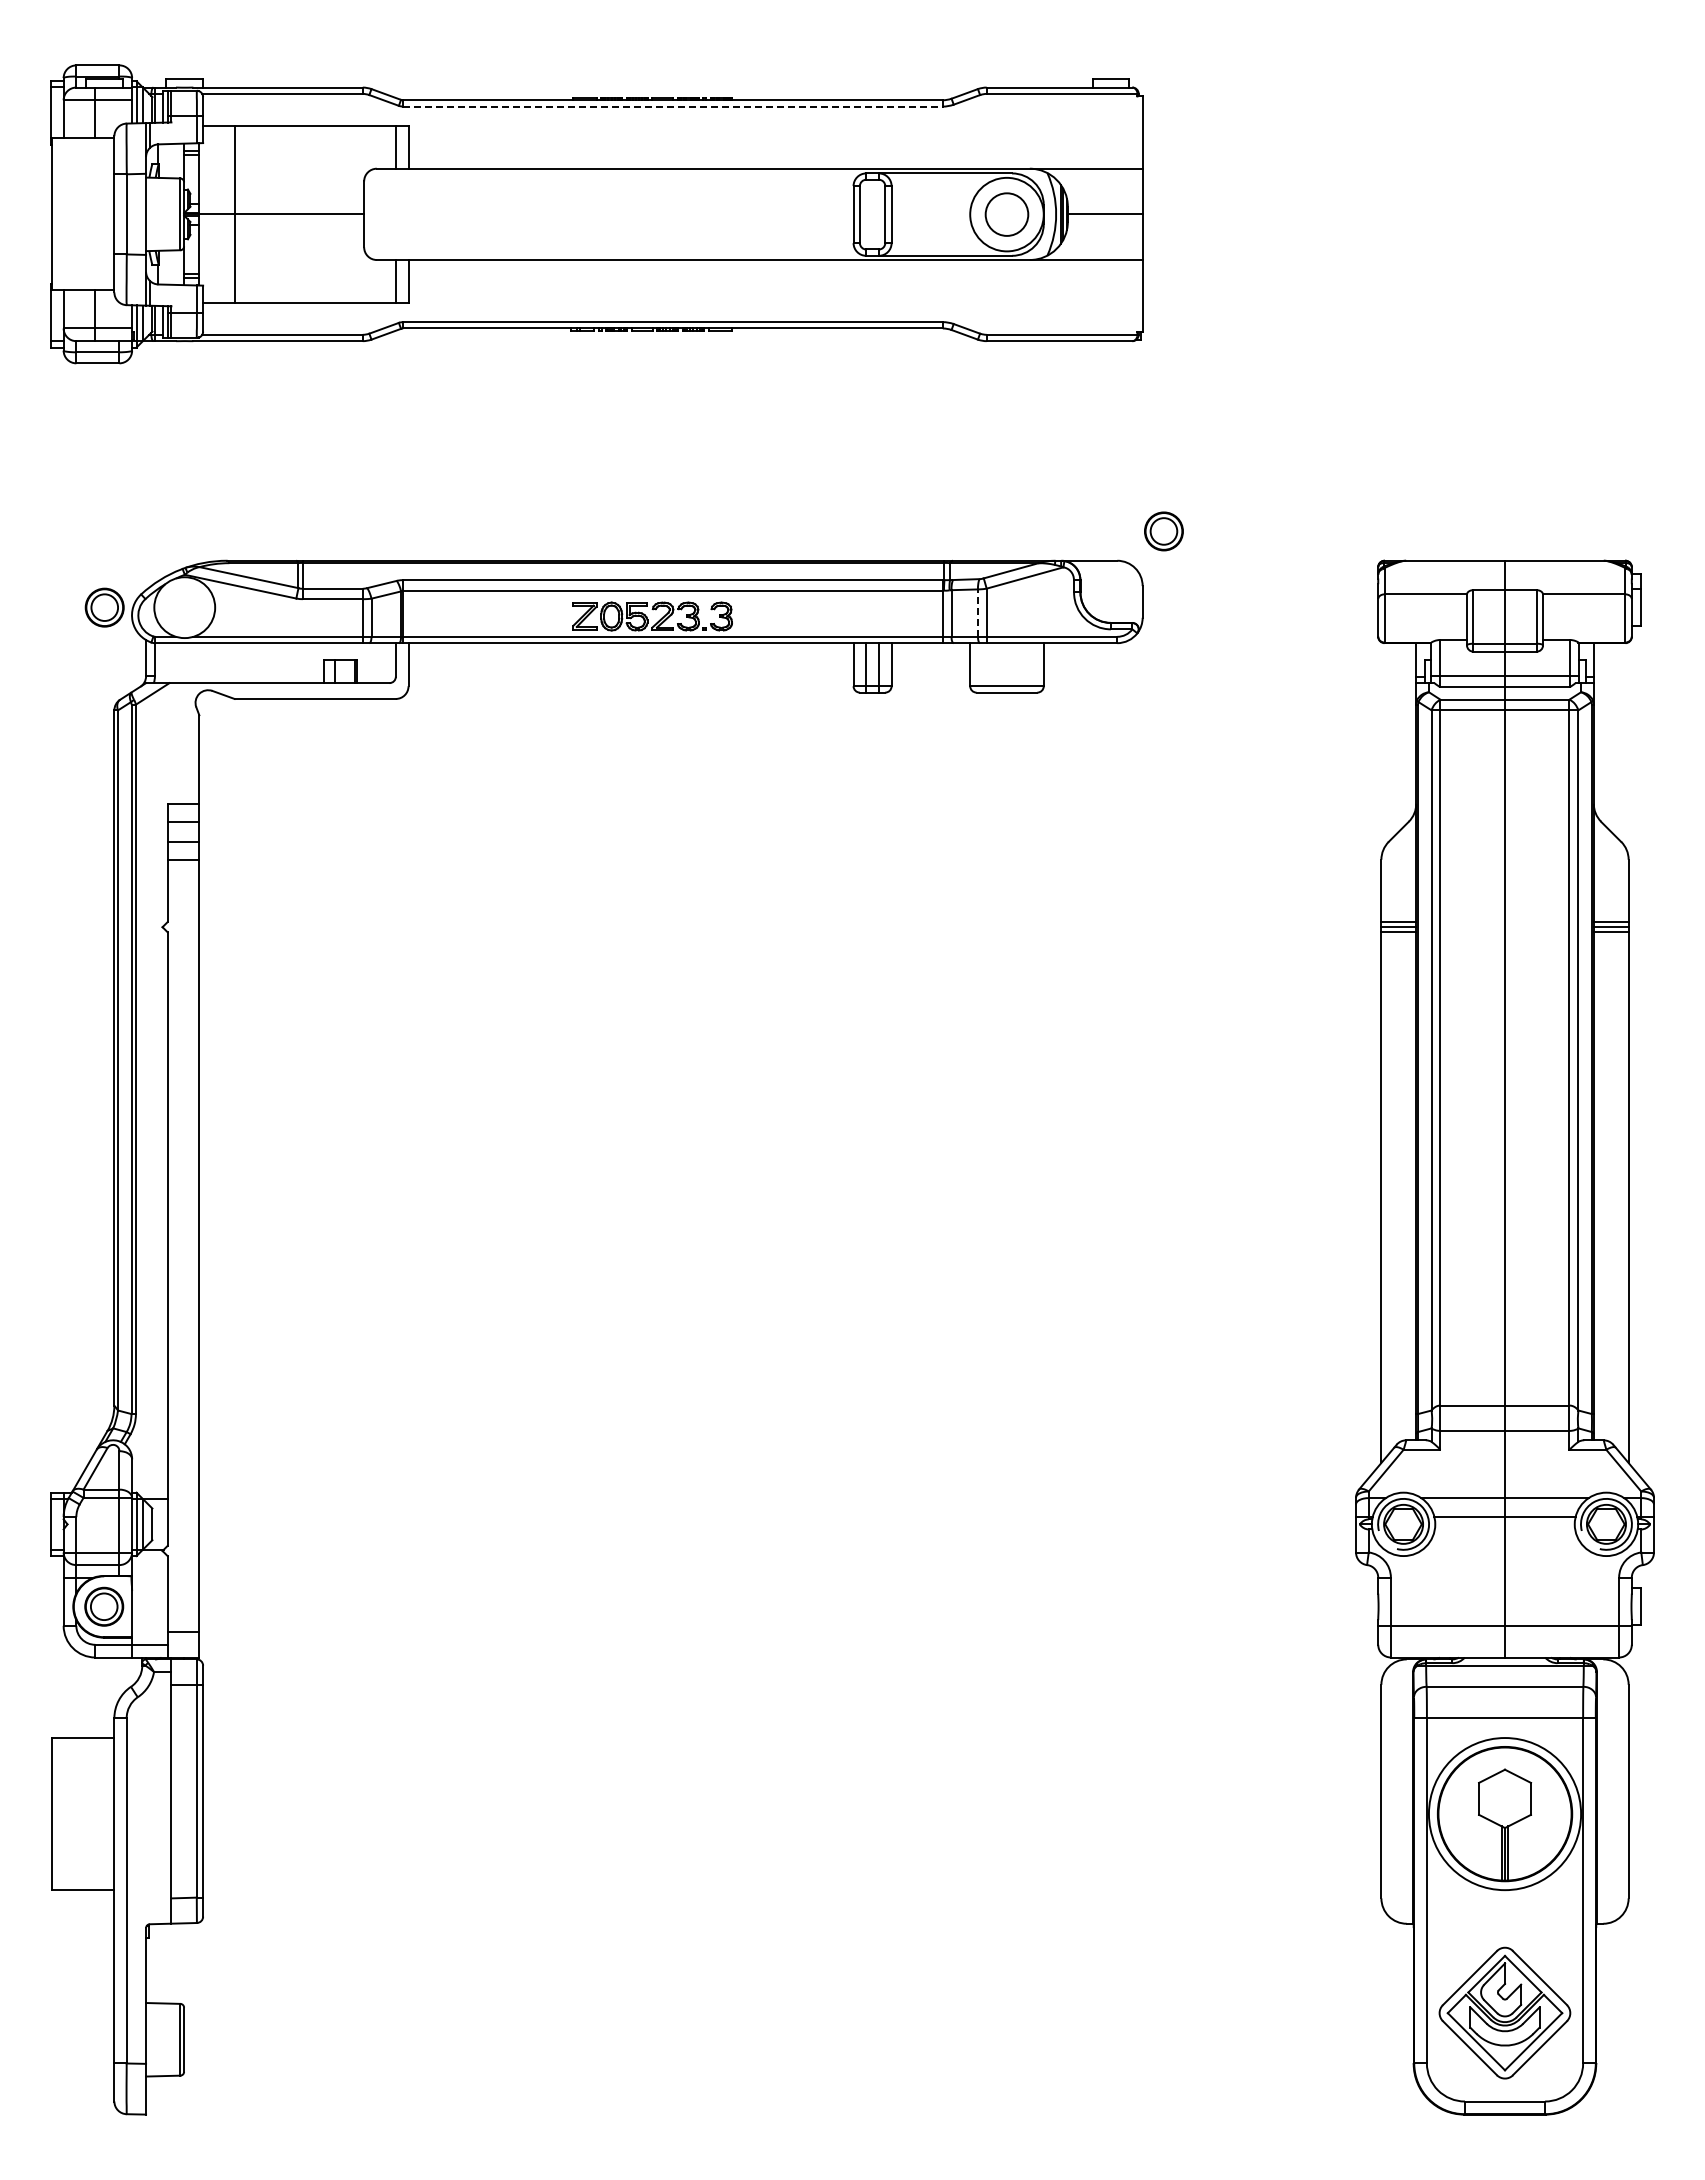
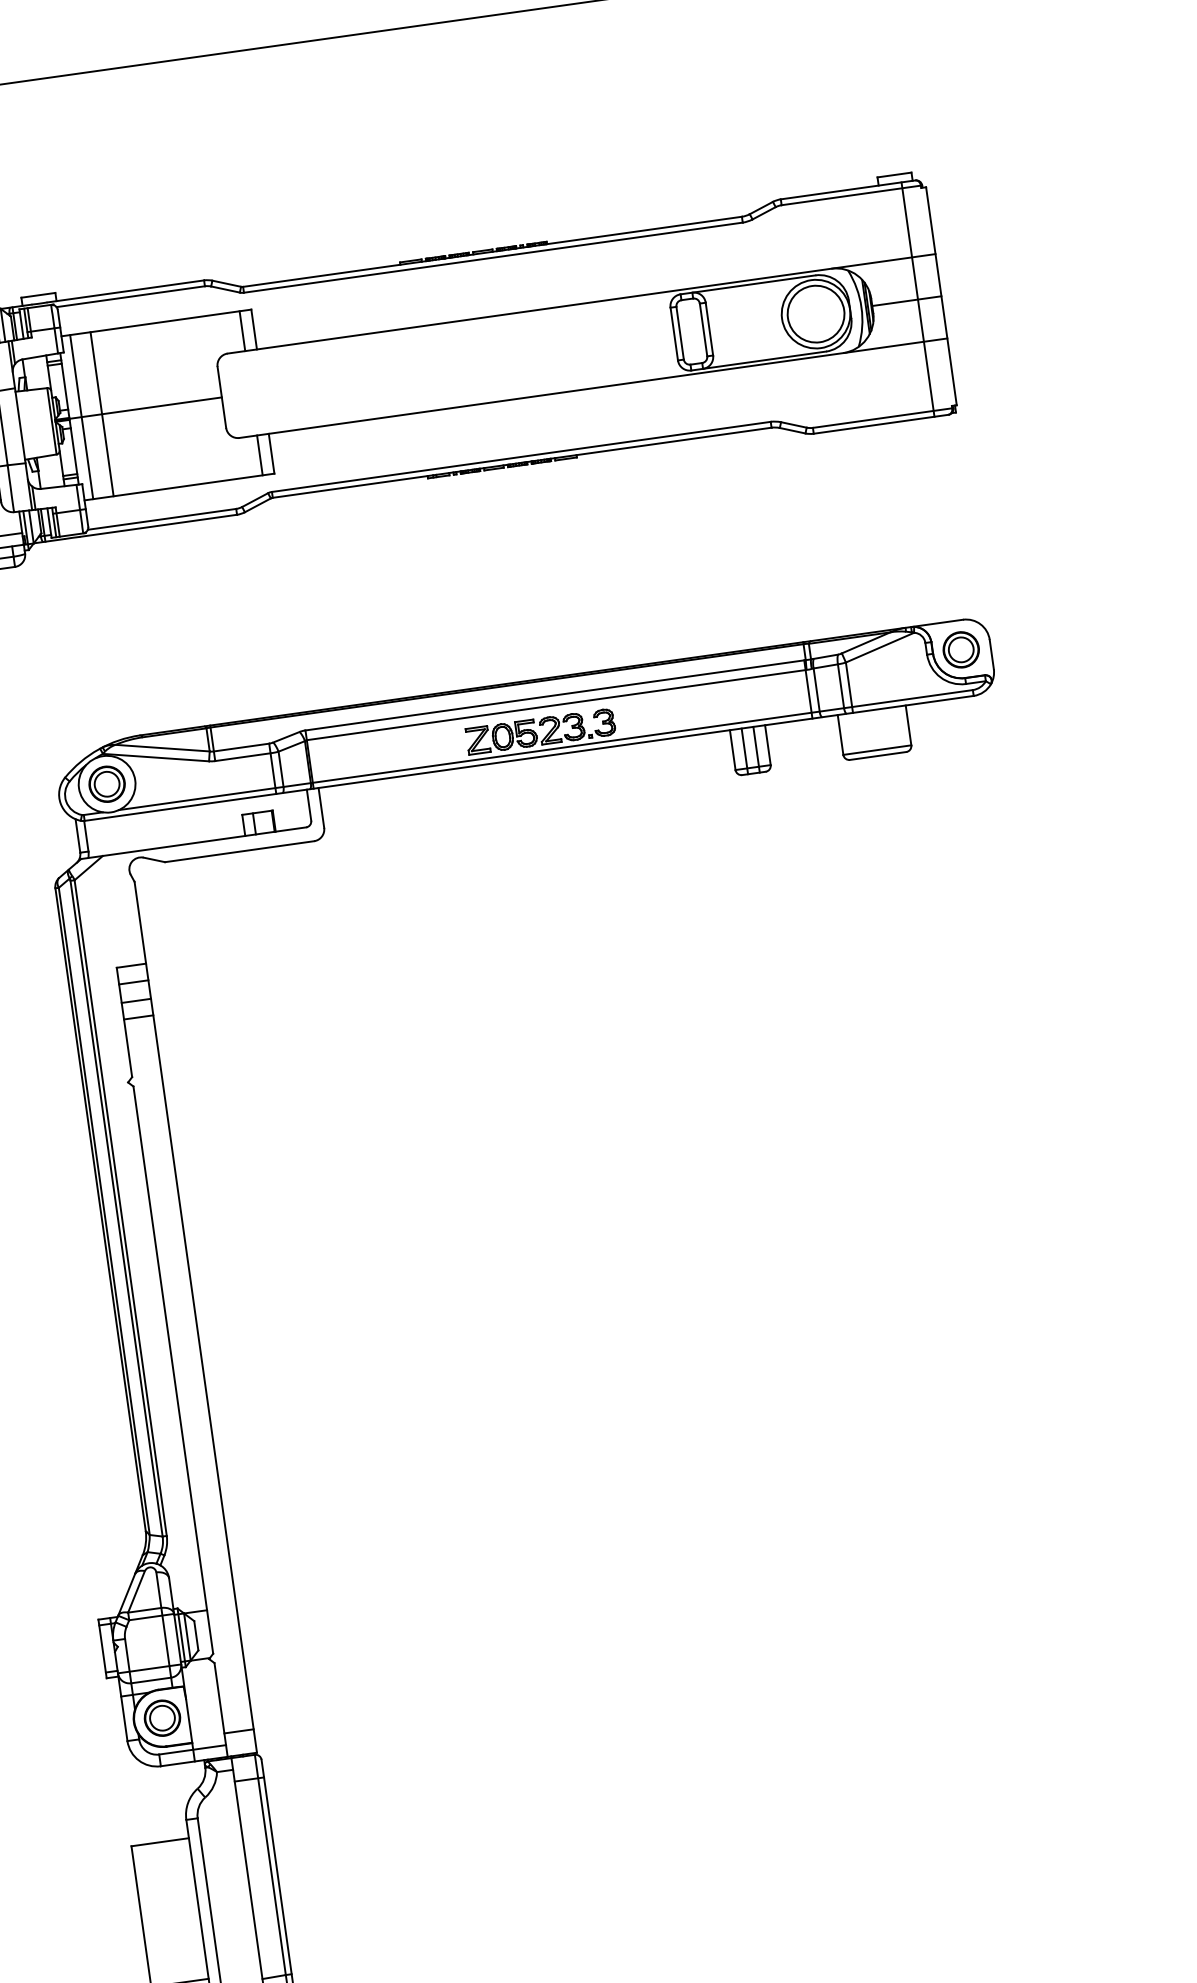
line: (673, 106) -> (493, 257), dashed -> solid
line: (212, 214) -> (81, 417), added
circle: (1006, 214) -> (815, 314), size x1.43
line: (1117, 214) -> (918, 299), added
part: (1163, 531) -> (960, 649), moved
part: (104, 607) -> (106, 784), moved
line: (977, 613) -> (840, 686), dashed -> solid

